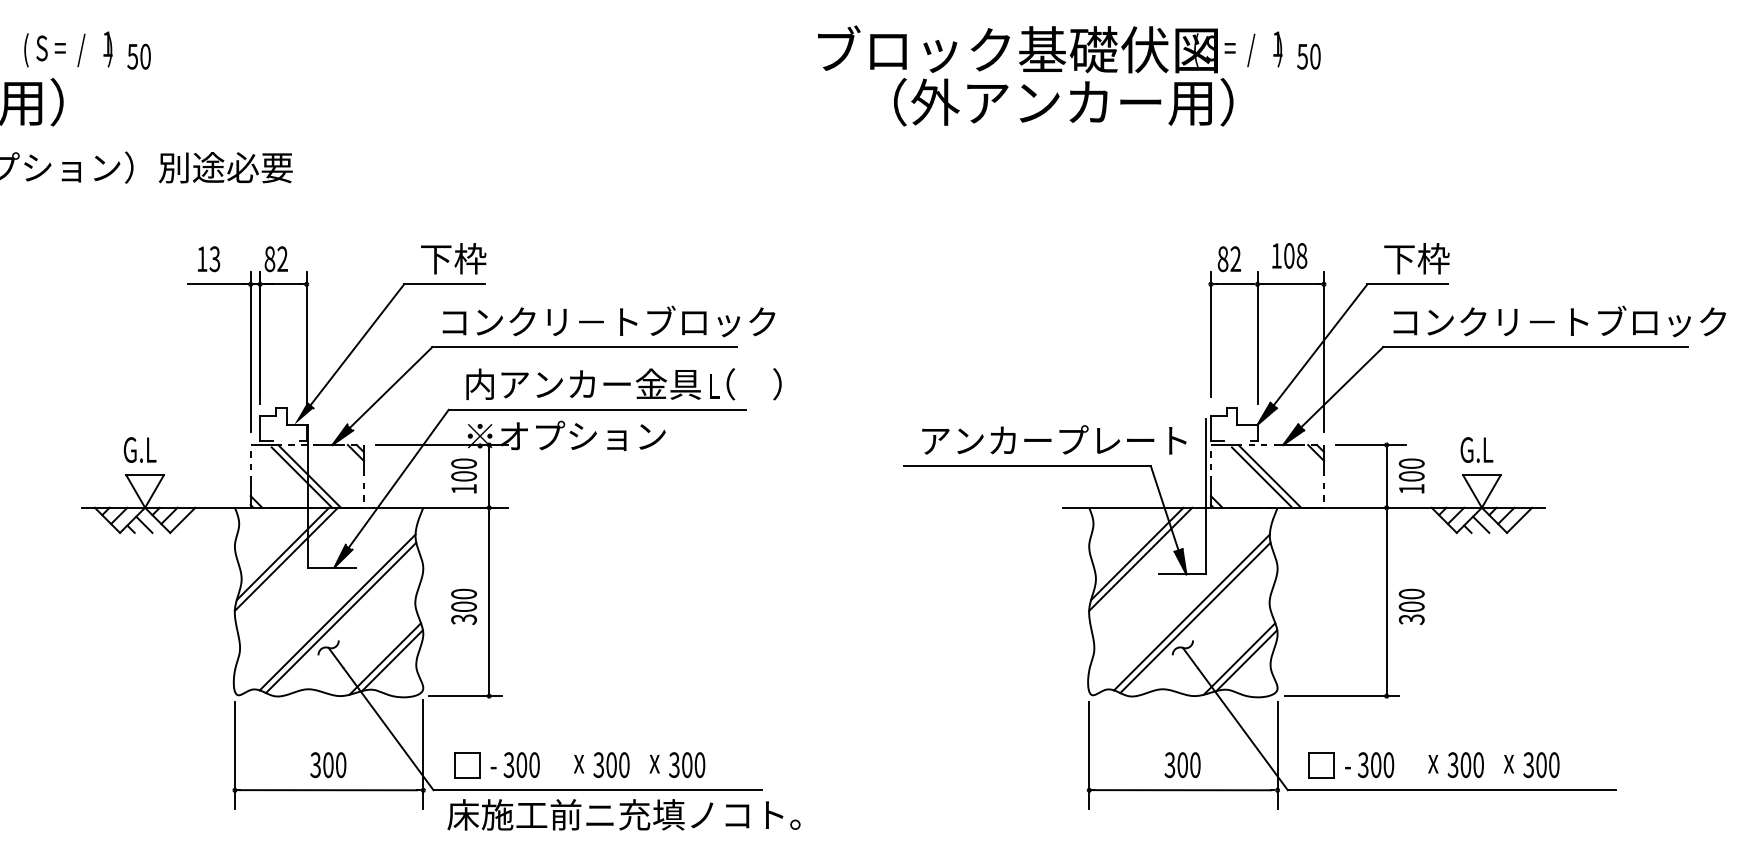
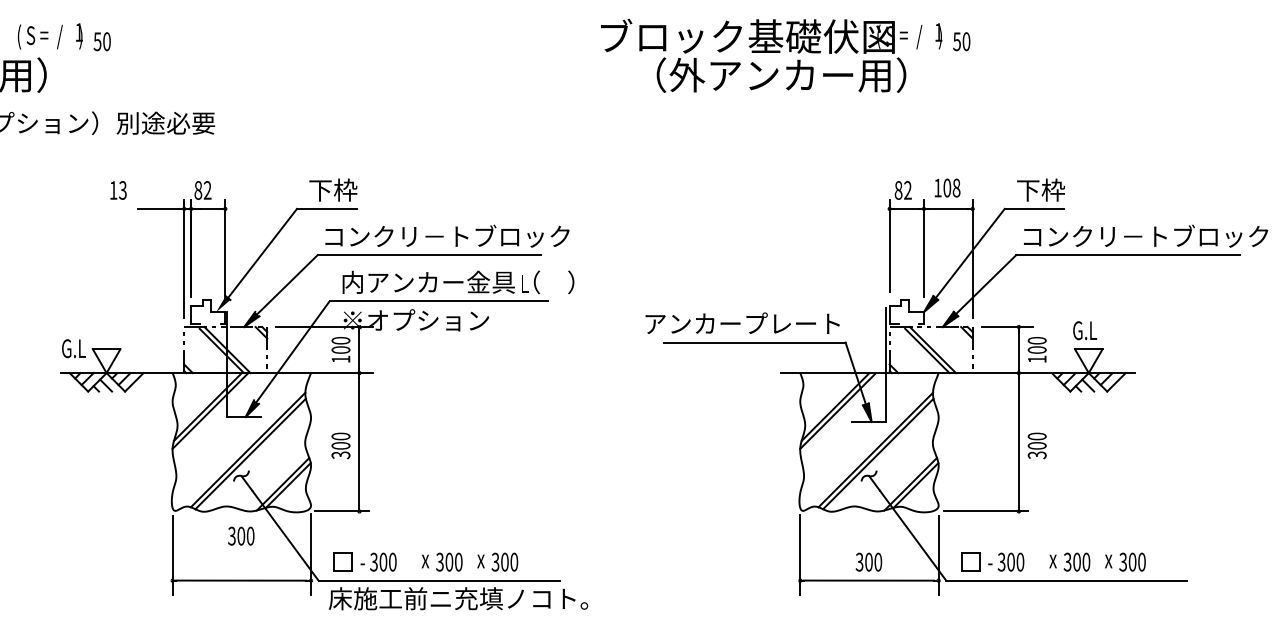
text: (208, 259) -> (118, 190), moved
text: (1054, 438) -> (742, 322), moved
text: (139, 449) -> (73, 348), moved
text: (328, 764) -> (241, 535), moved

